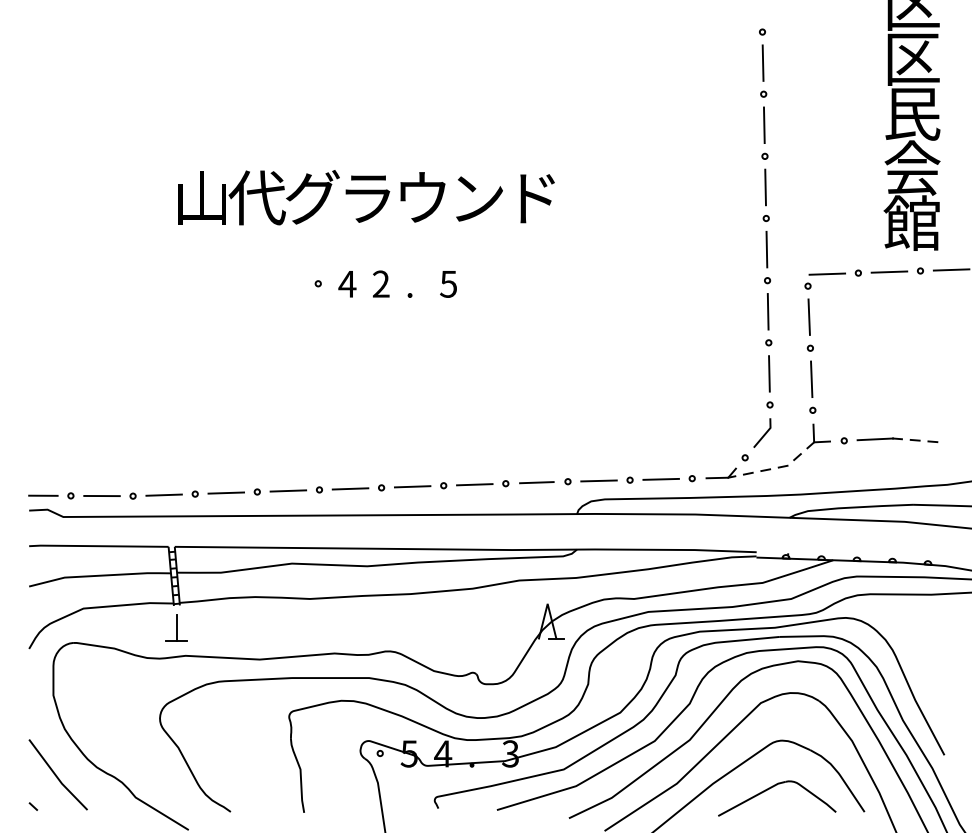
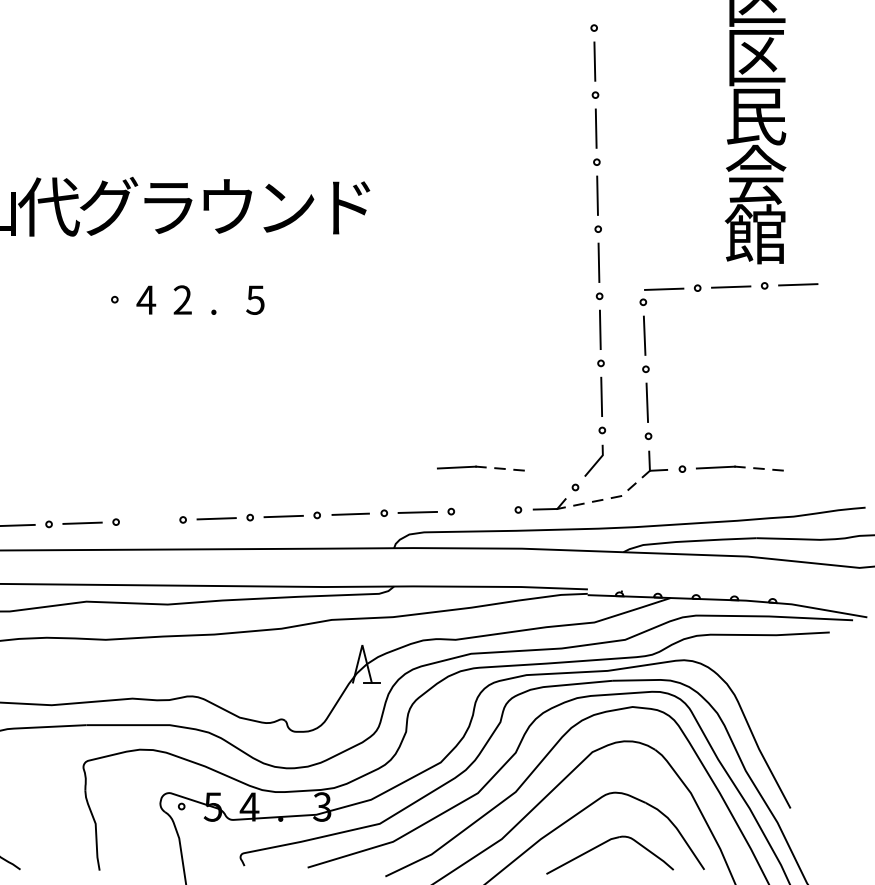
part: (657, 439) -> (480, 467), added
line: (660, 478) -> (484, 509), removed
line: (350, 488) -> (149, 520), removed

